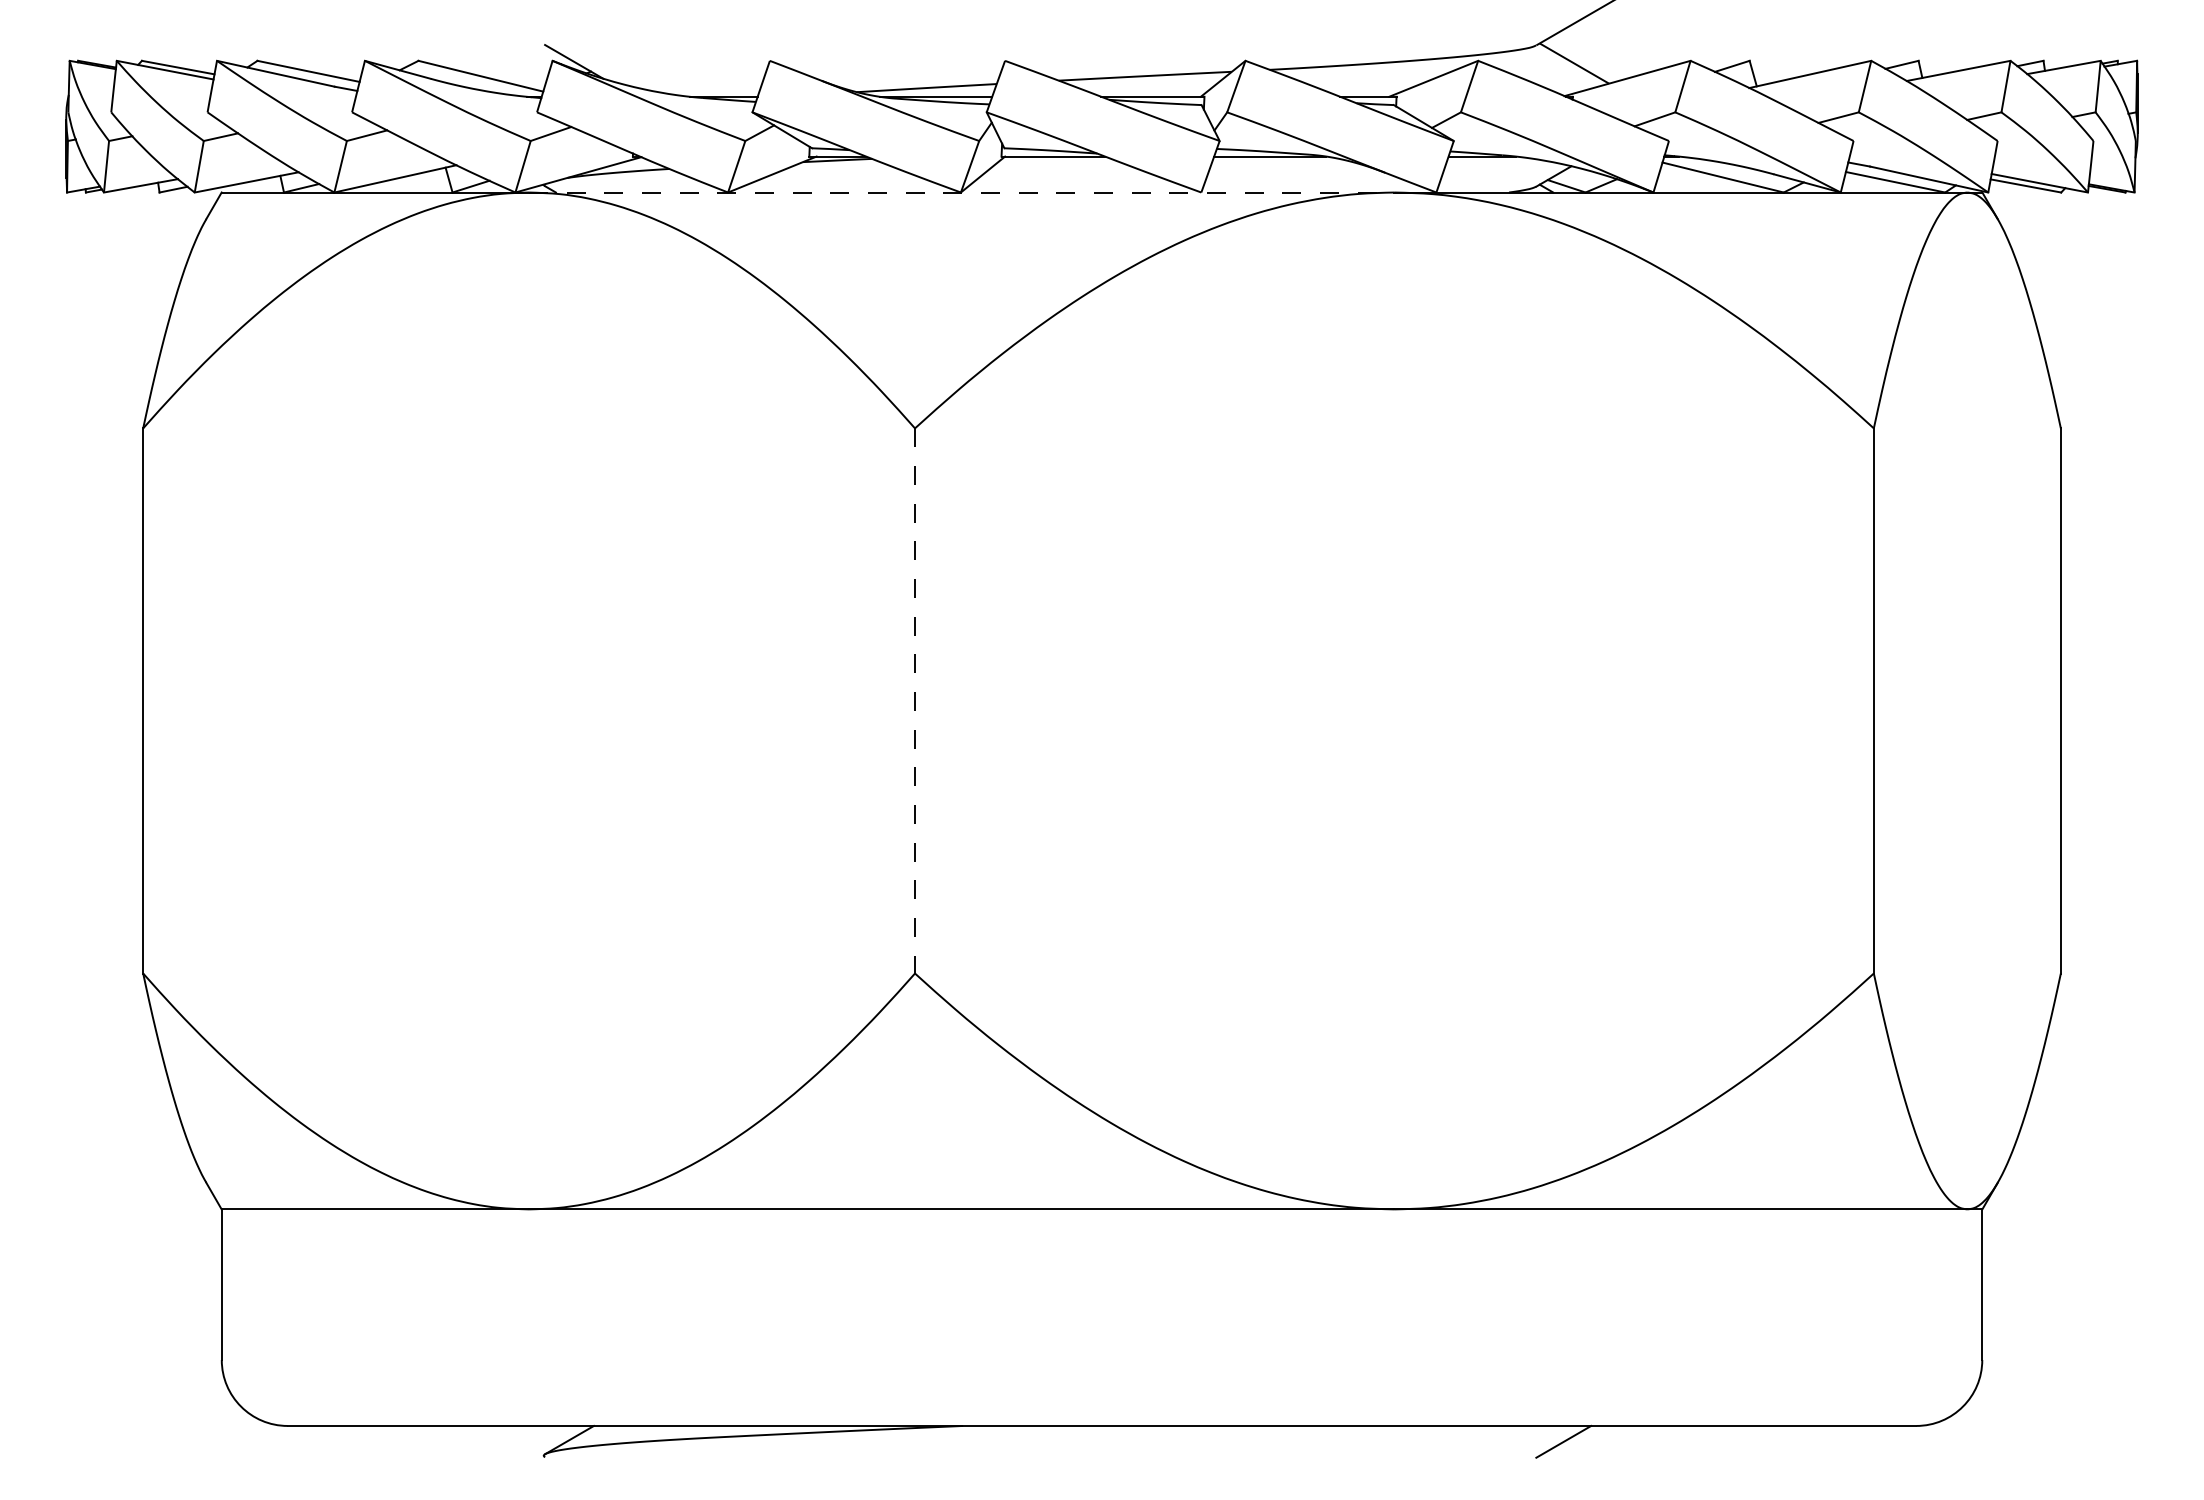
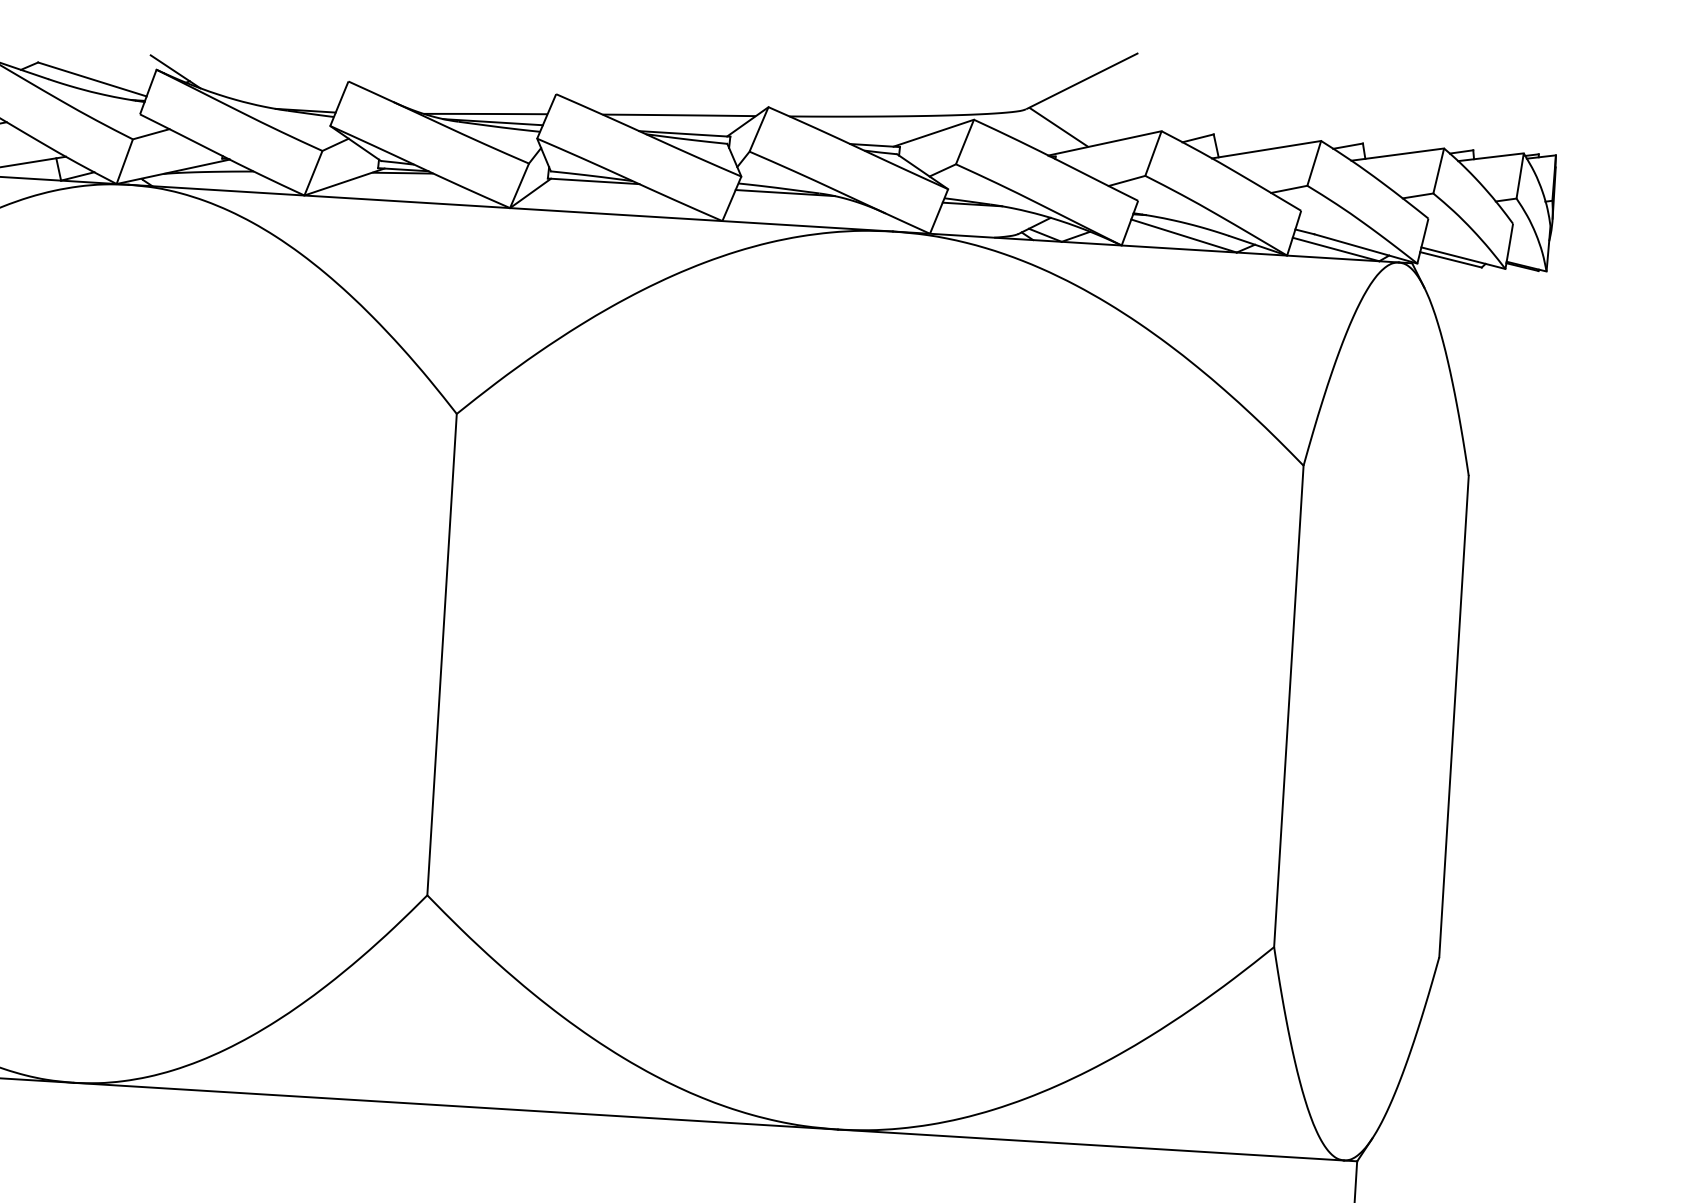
line: (961, 192) -> (510, 208), dashed -> solid
line: (915, 700) -> (442, 654), dashed -> solid

